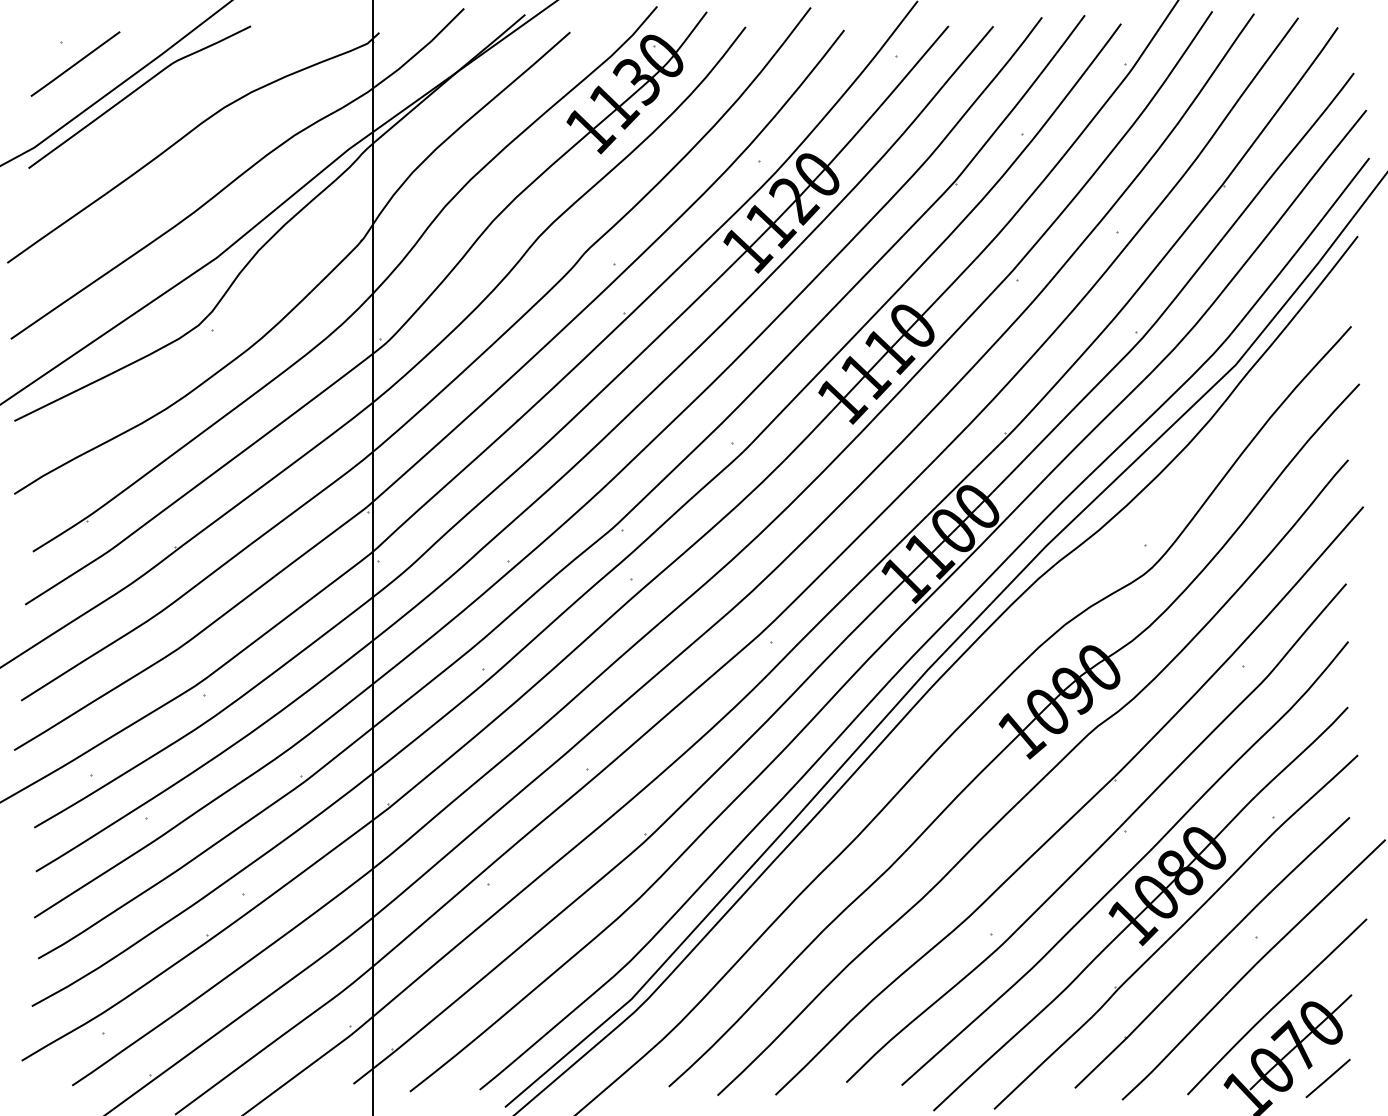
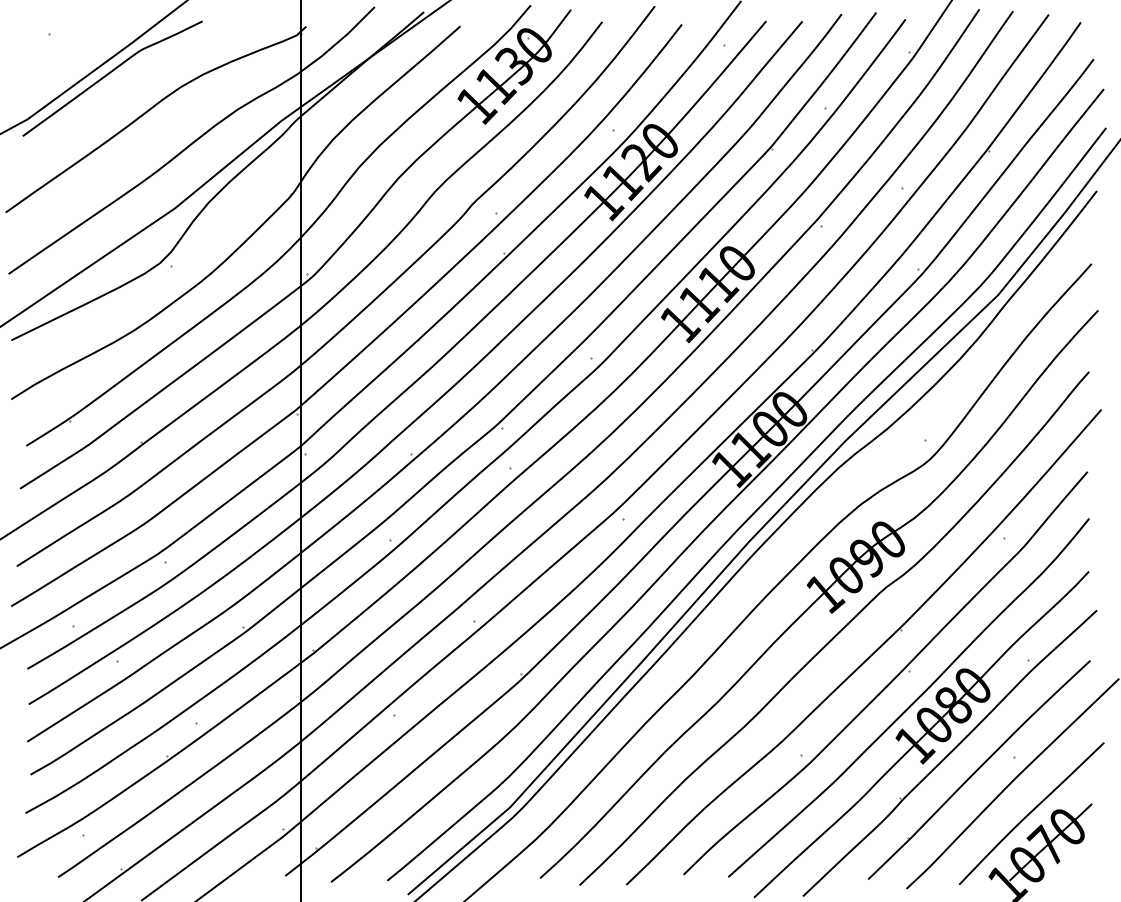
line: (75, 63) -> (60, 51), removed
line: (1327, 1078) -> (1072, 871), removed

